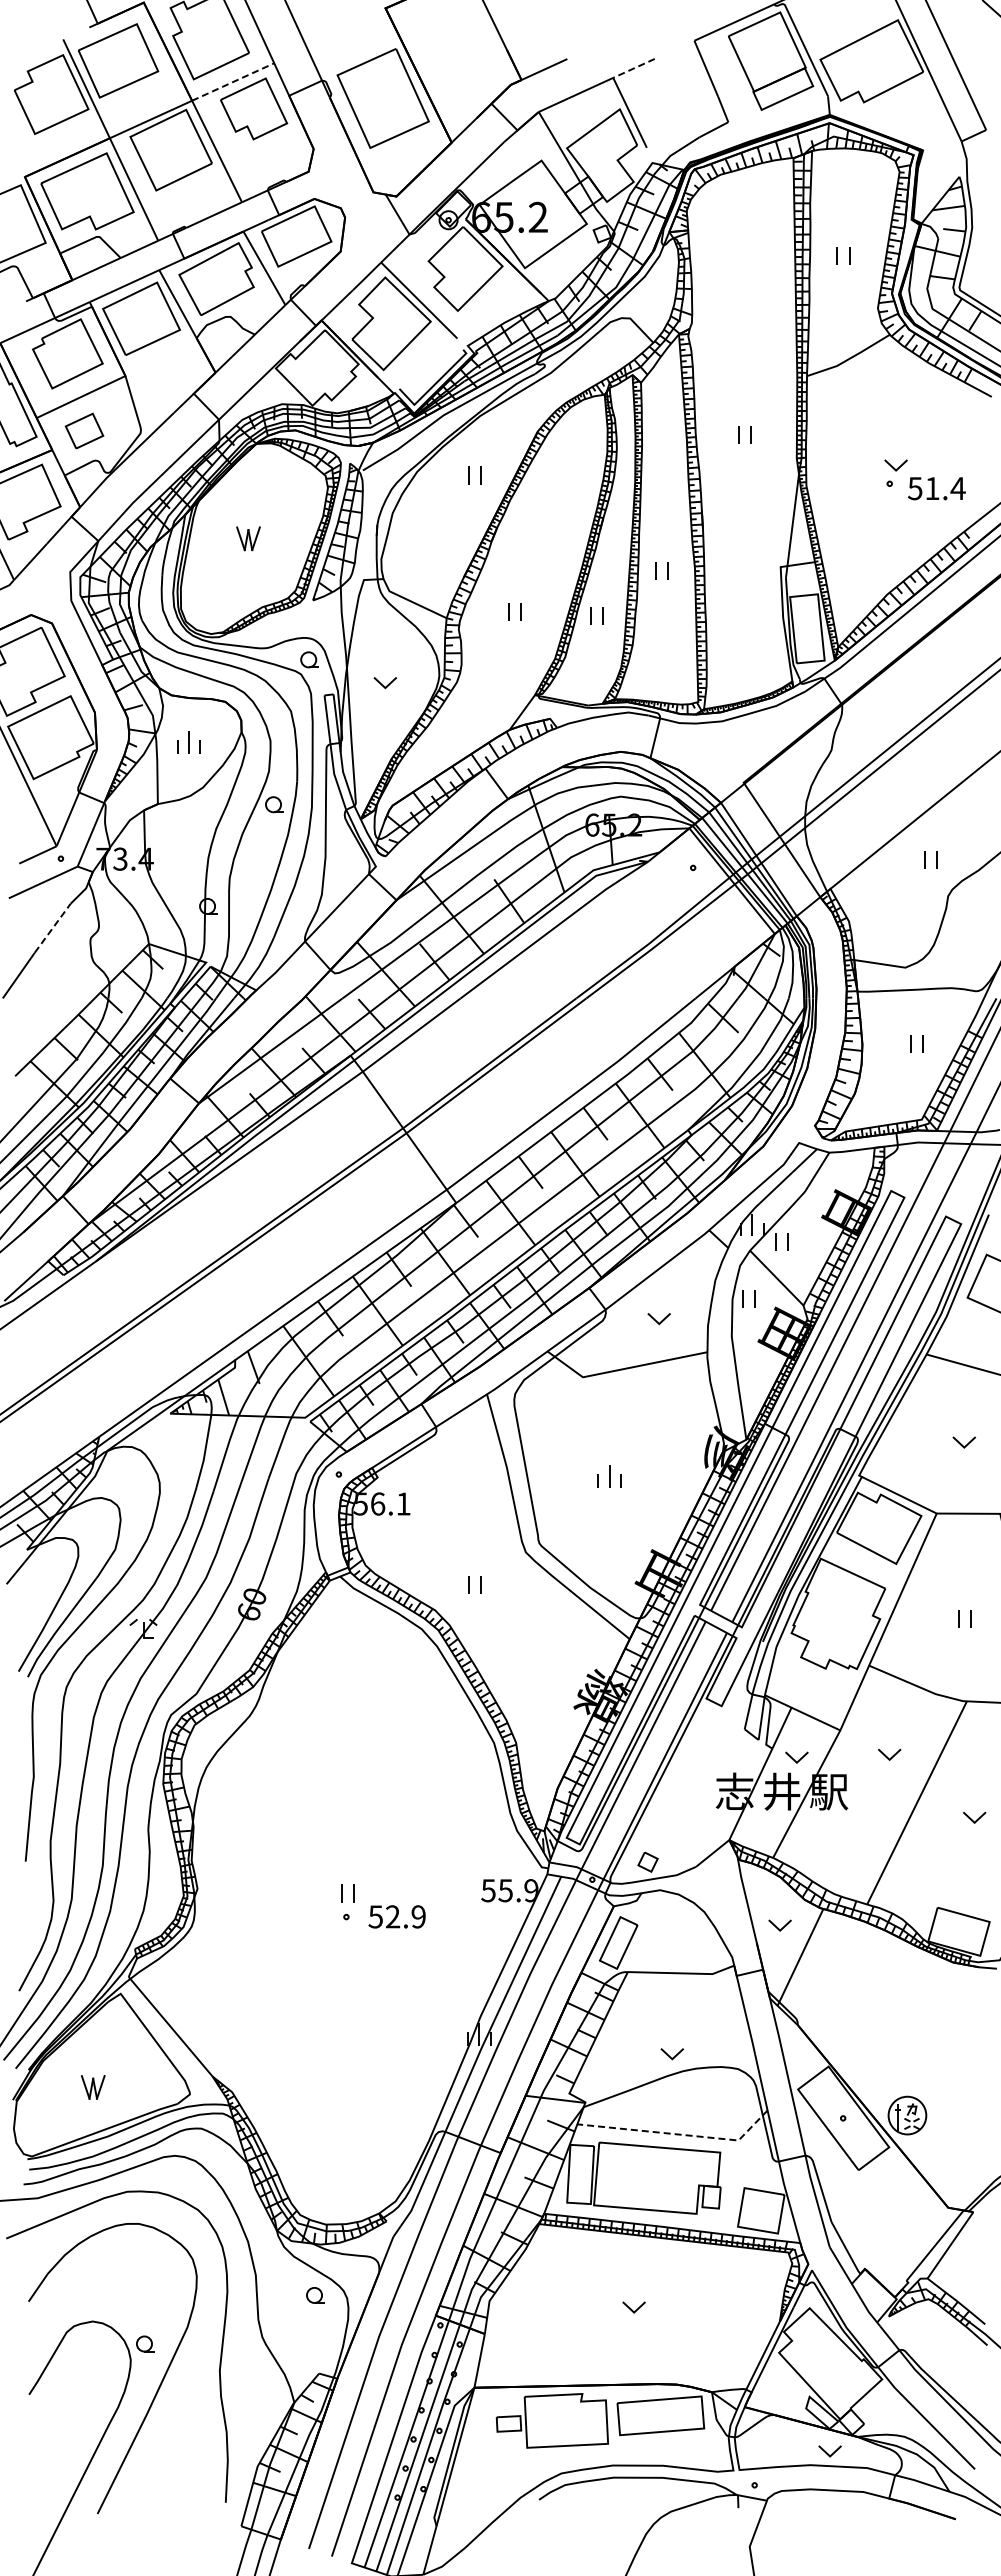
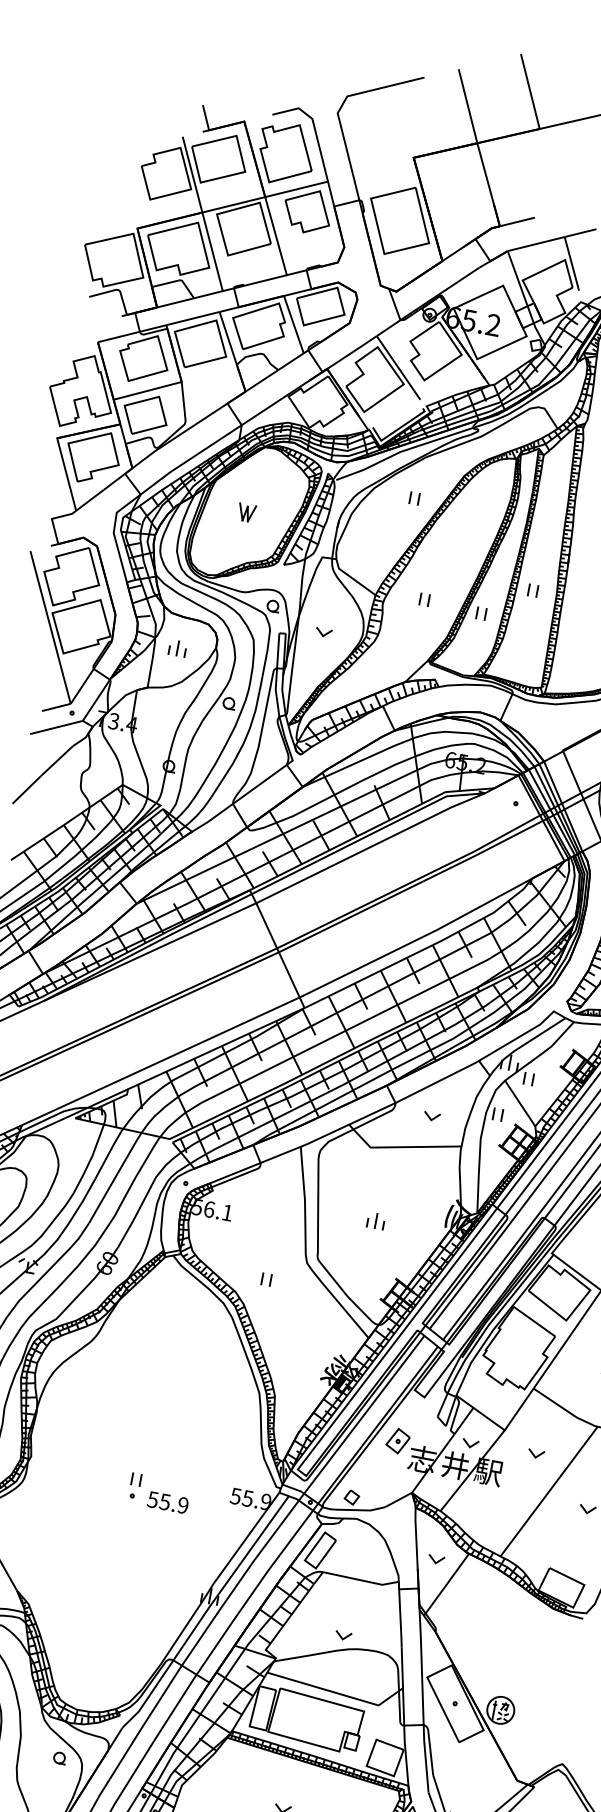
line: (634, 68) -> (580, 233), dashed -> solid
line: (233, 81) -> (296, 189), dashed -> solid
part: (84, 430) -> (145, 414), size x1.67
line: (53, 927) -> (57, 760), dashed -> solid
part: (696, 1772) -> (397, 1440), added
text: (392, 1916) -> (164, 1501), 52.9 -> 55.9
line: (679, 2134) -> (337, 1693), dashed -> solid

